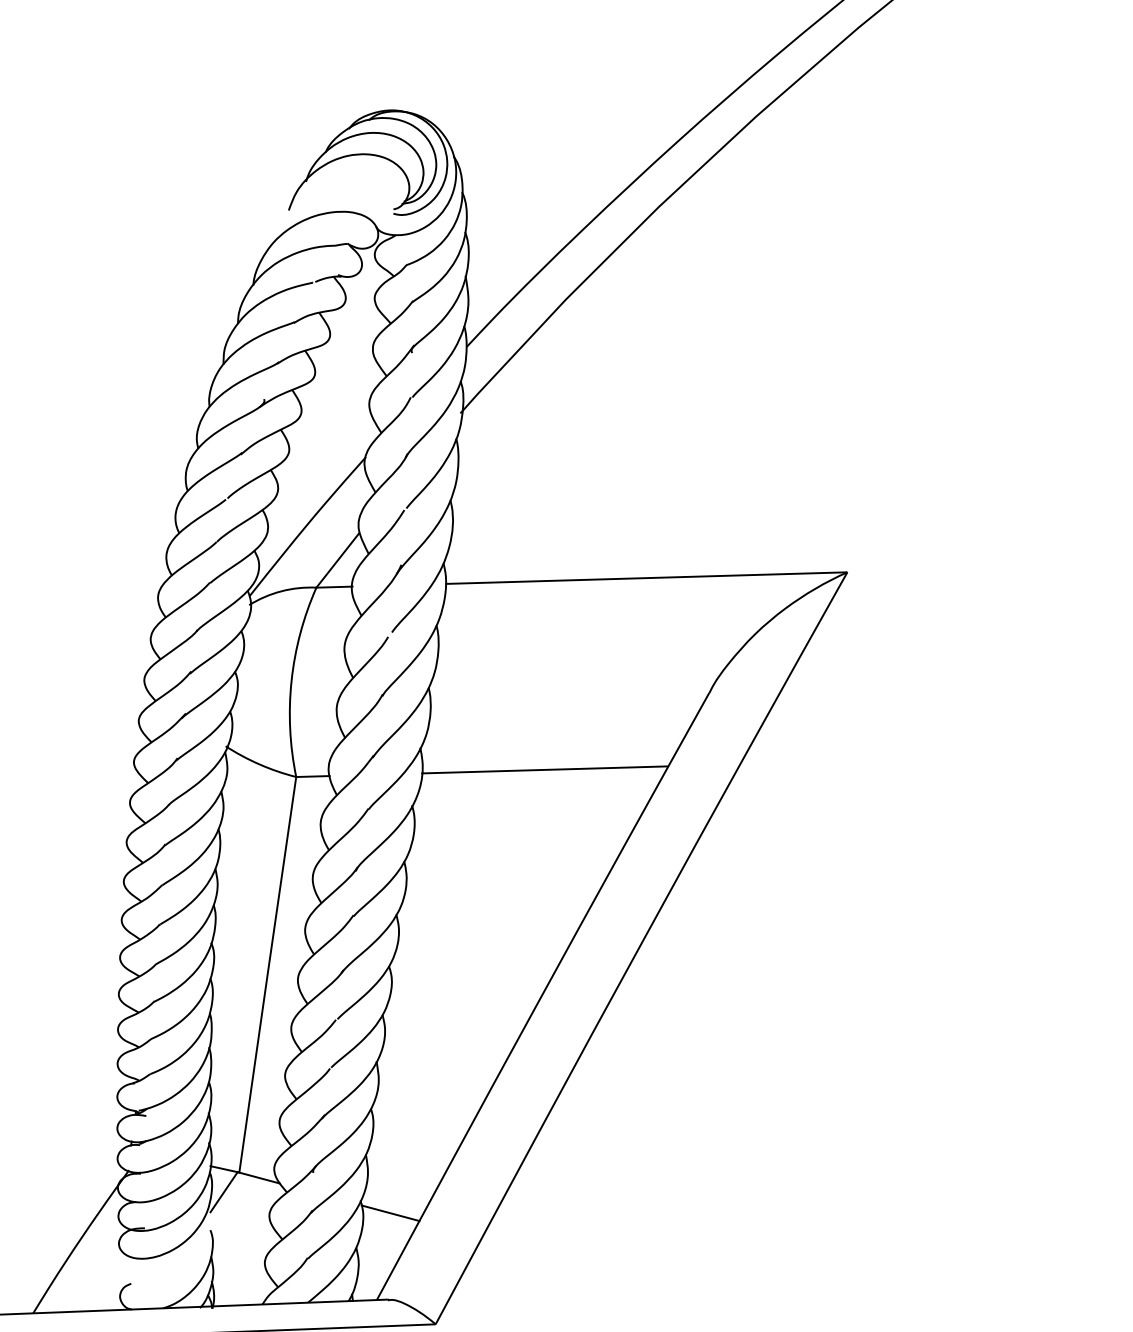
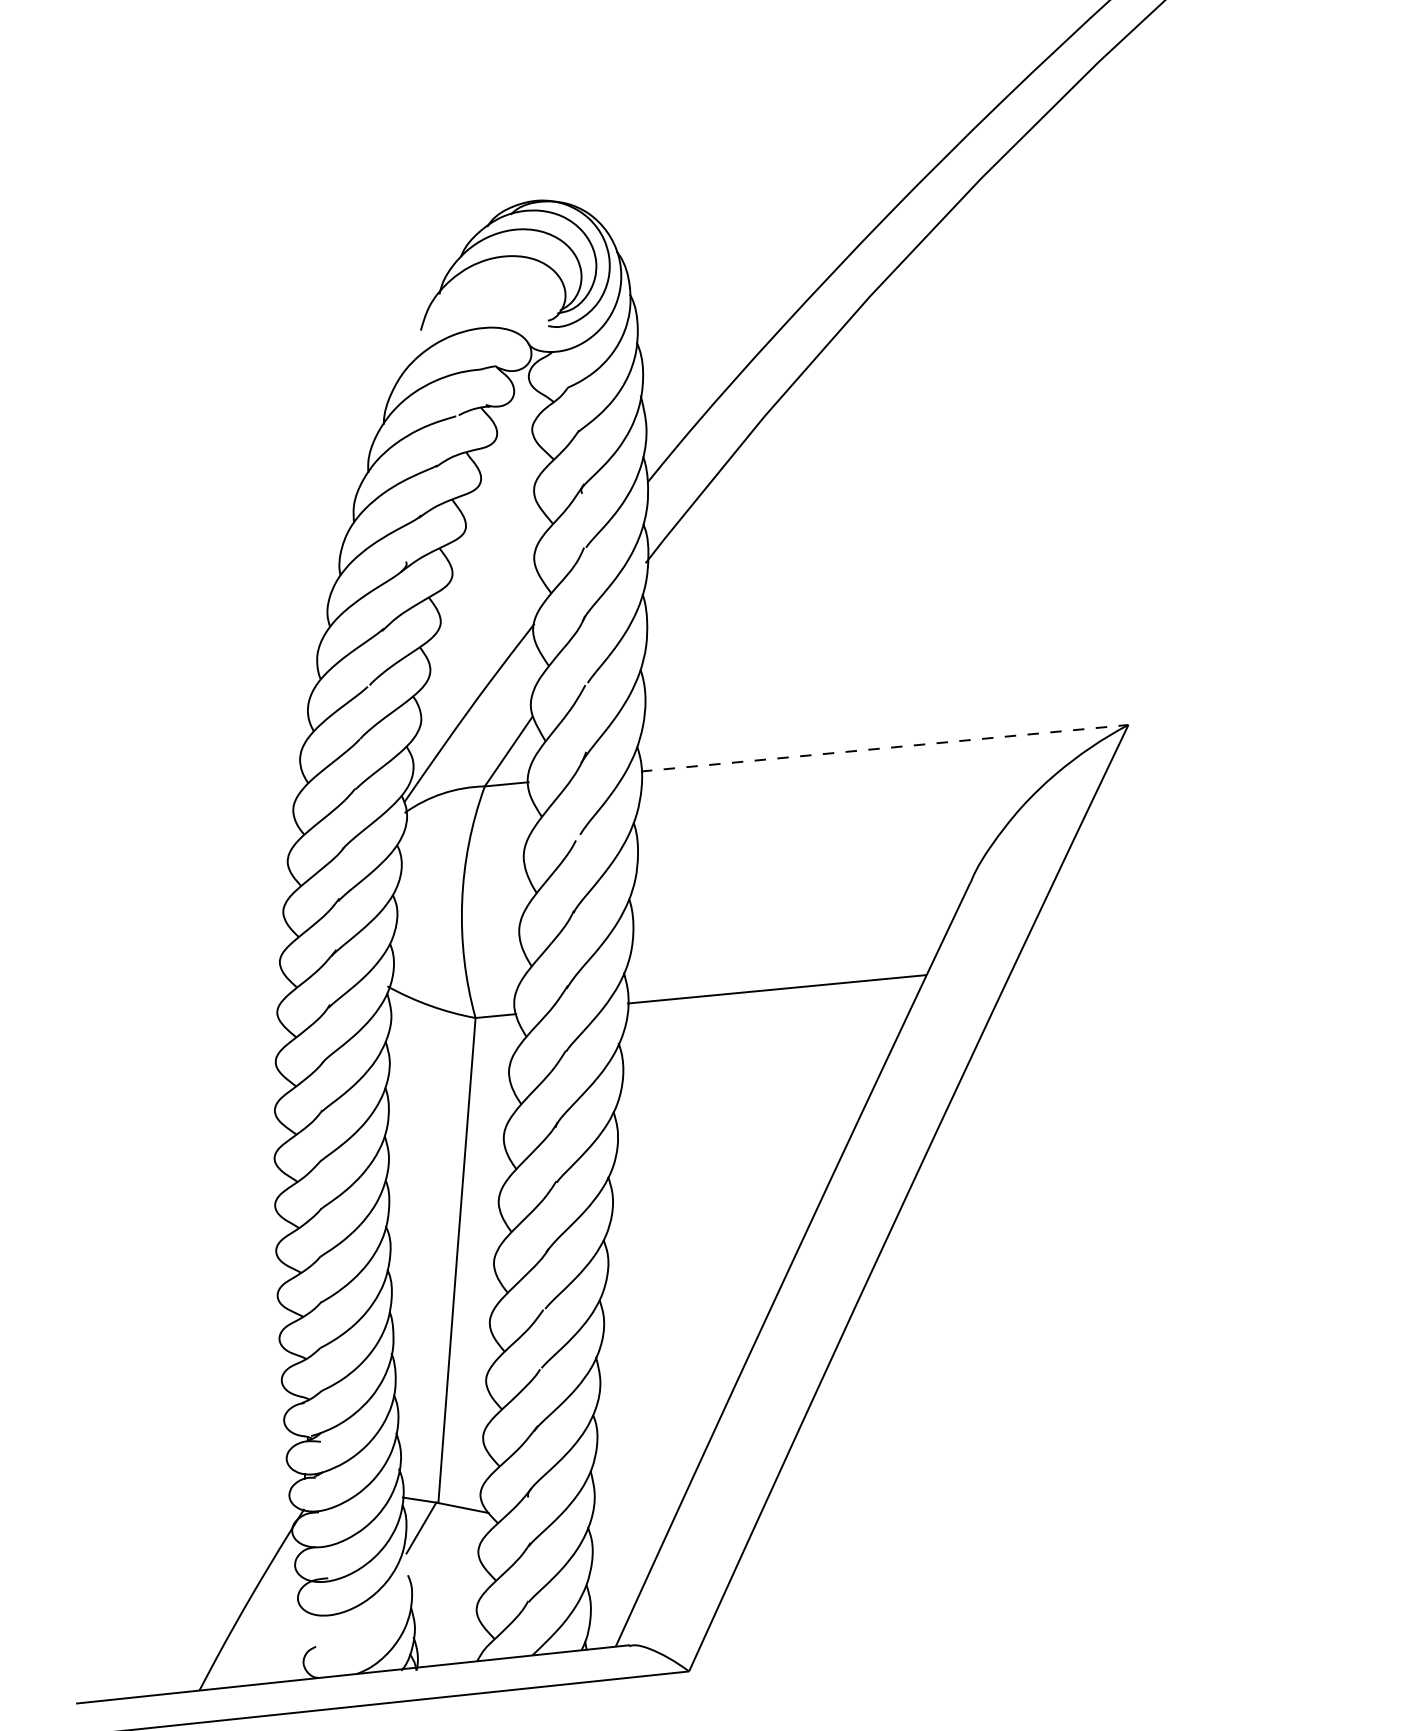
line: (645, 578) -> (883, 748), solid -> dashed
line: (390, 1213) -> (625, 1540), removed

